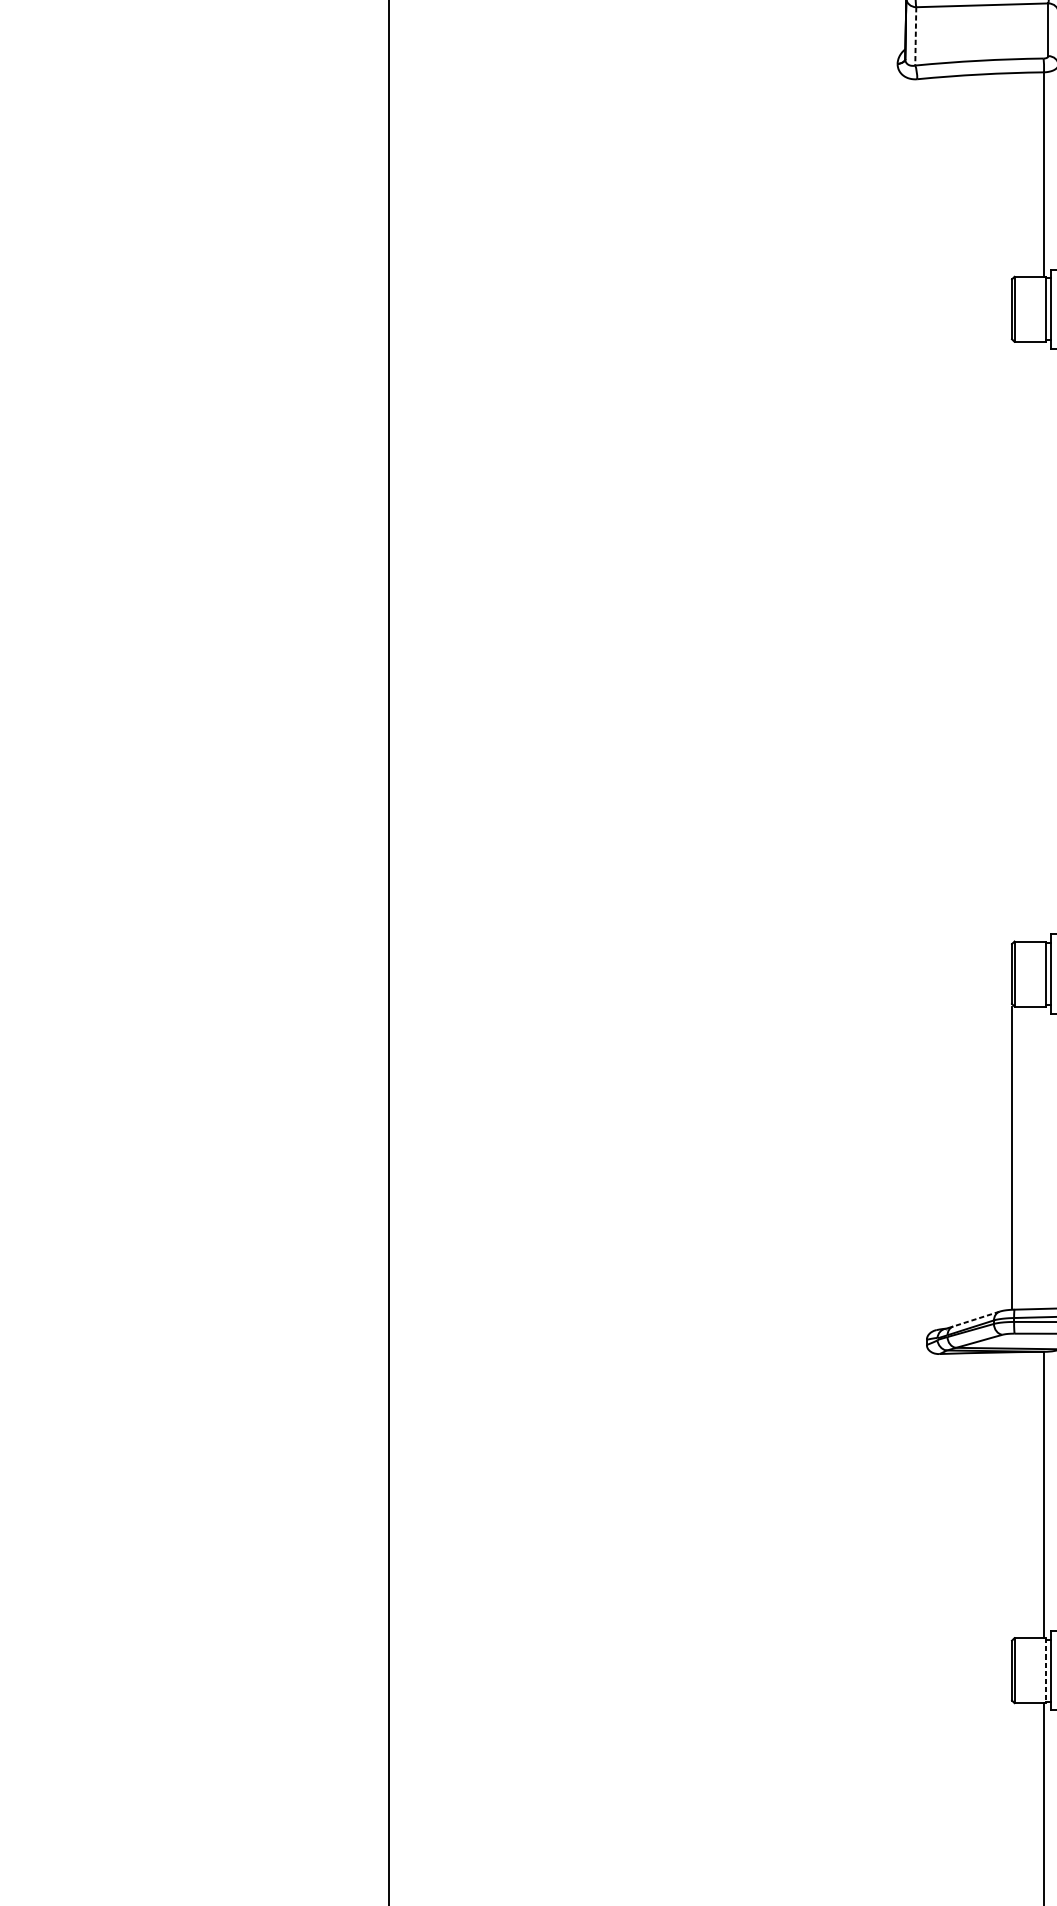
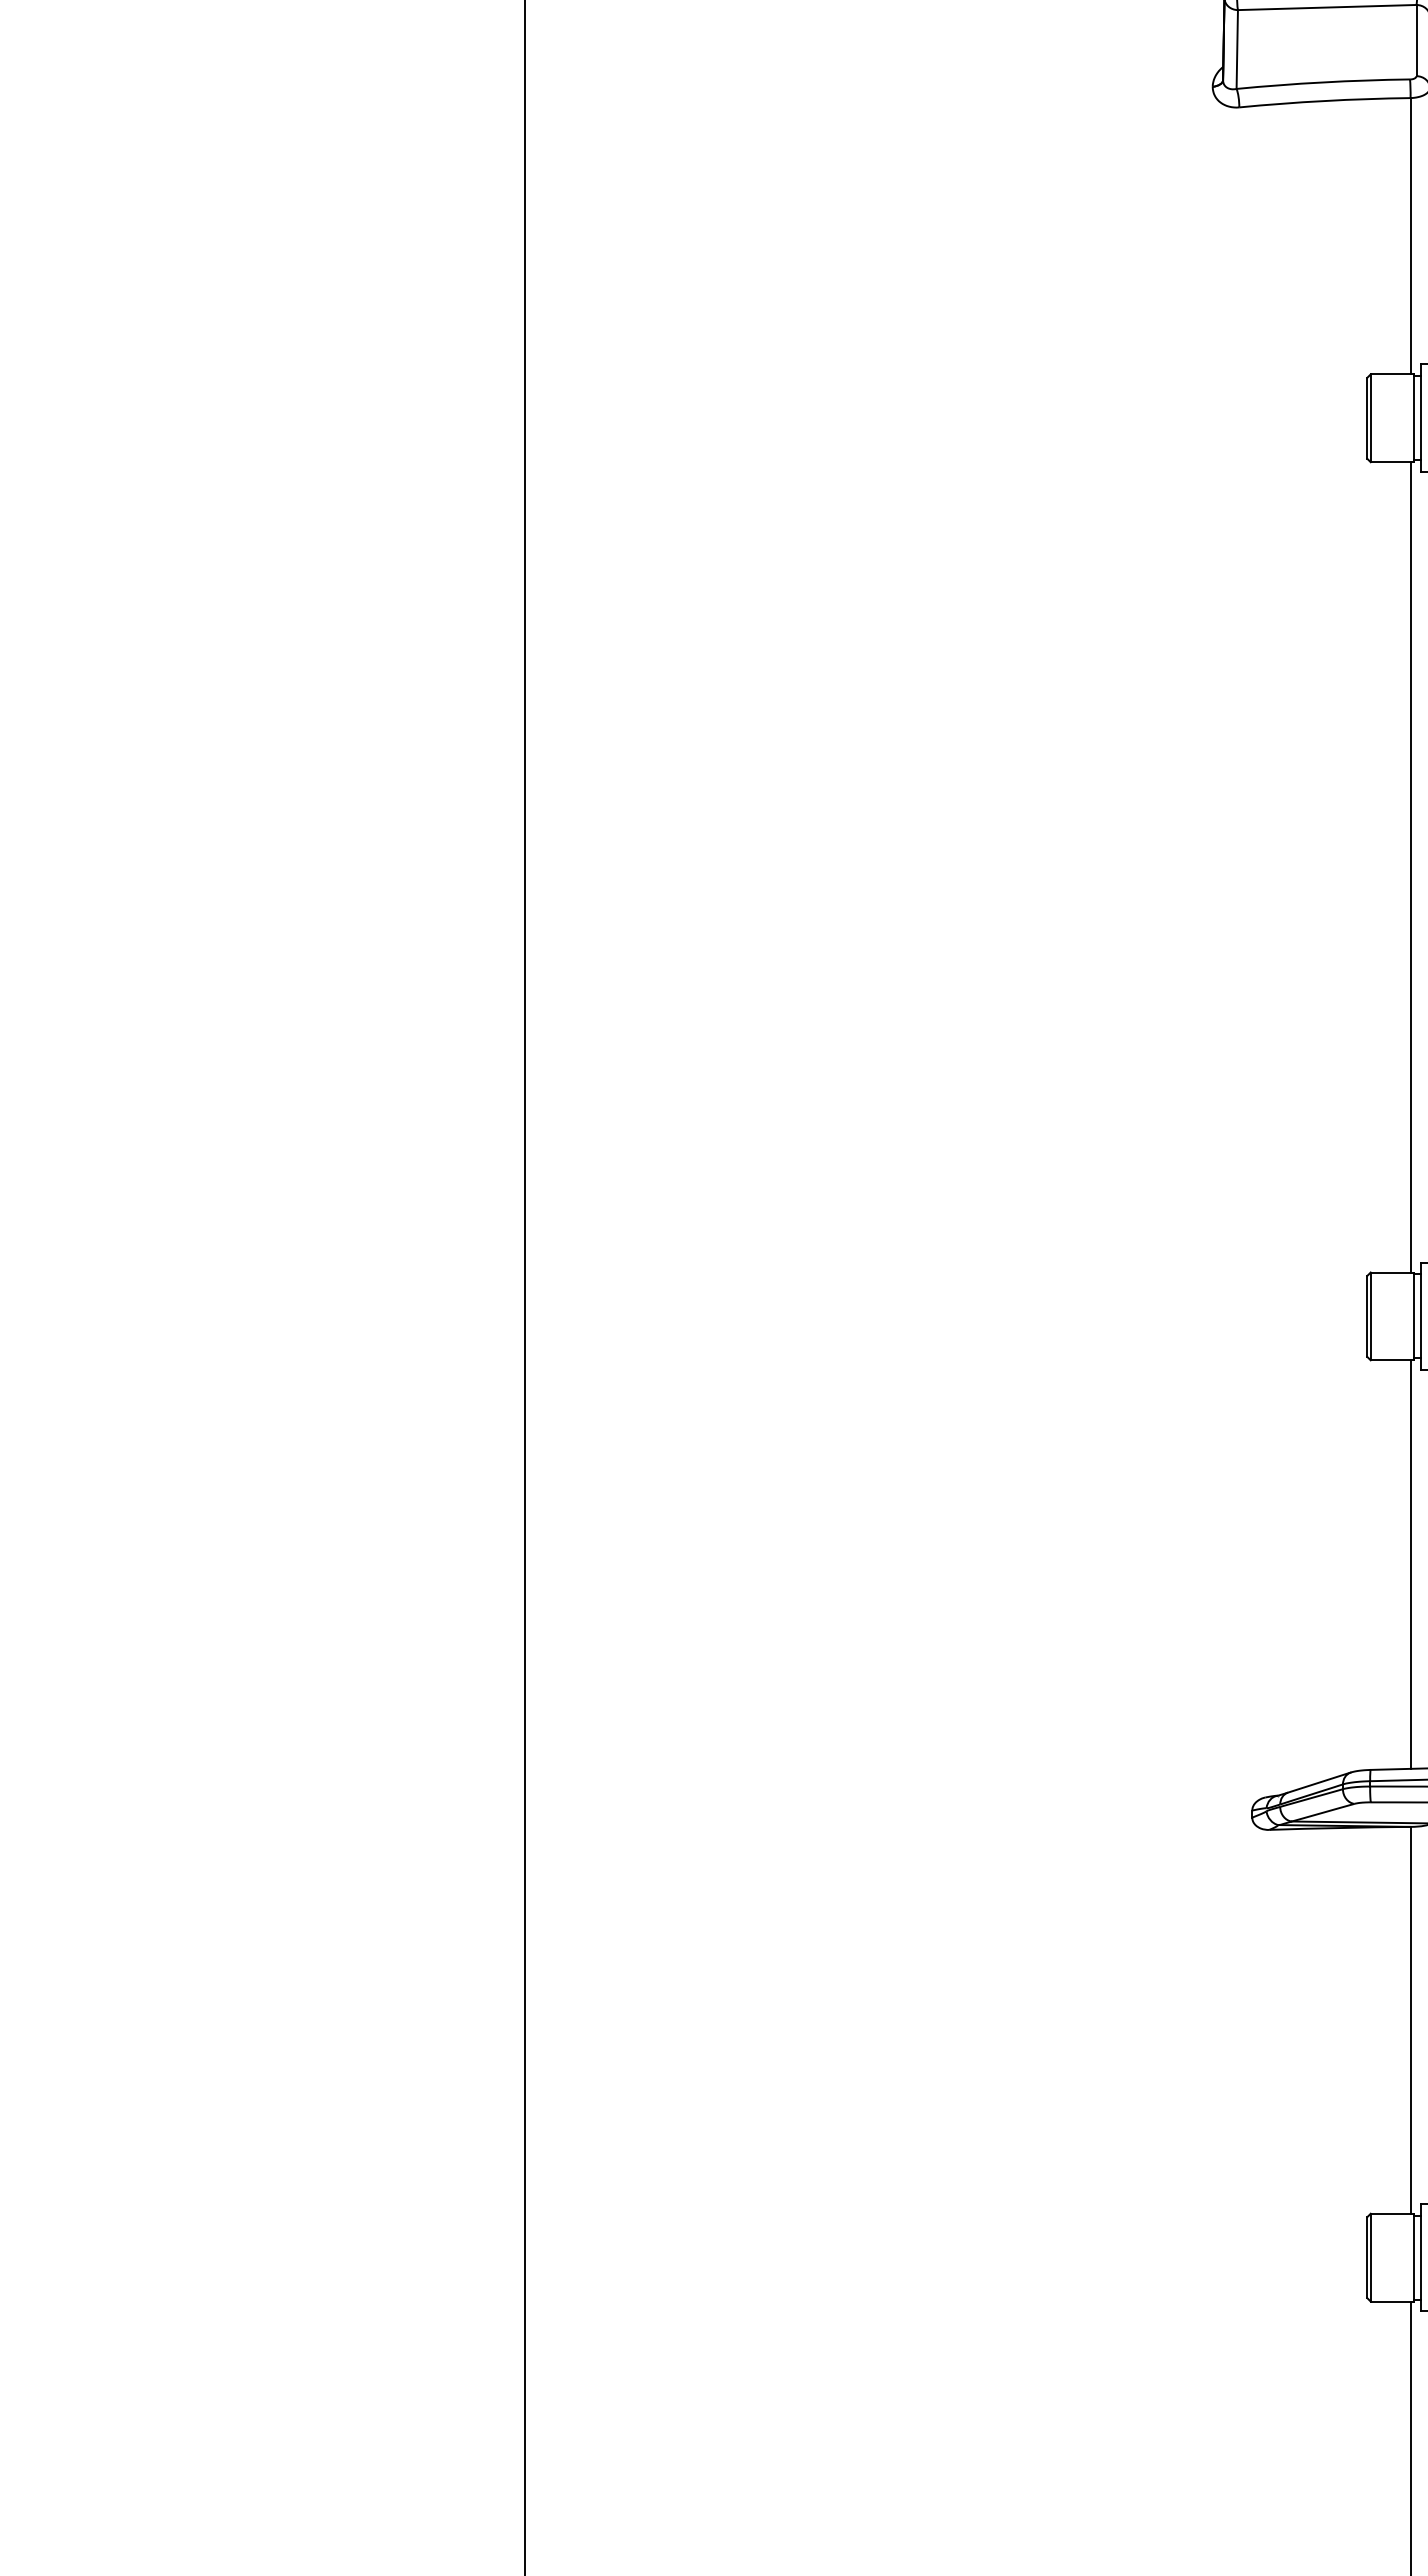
line: (915, 37) -> (1237, 50), dashed -> solid
line: (1043, 641) -> (1410, 867), added
line: (1011, 1157) -> (1410, 1564), moved
line: (976, 1318) -> (1319, 1782), dashed -> solid
line: (1046, 1670) -> (1413, 2257), dashed -> solid

